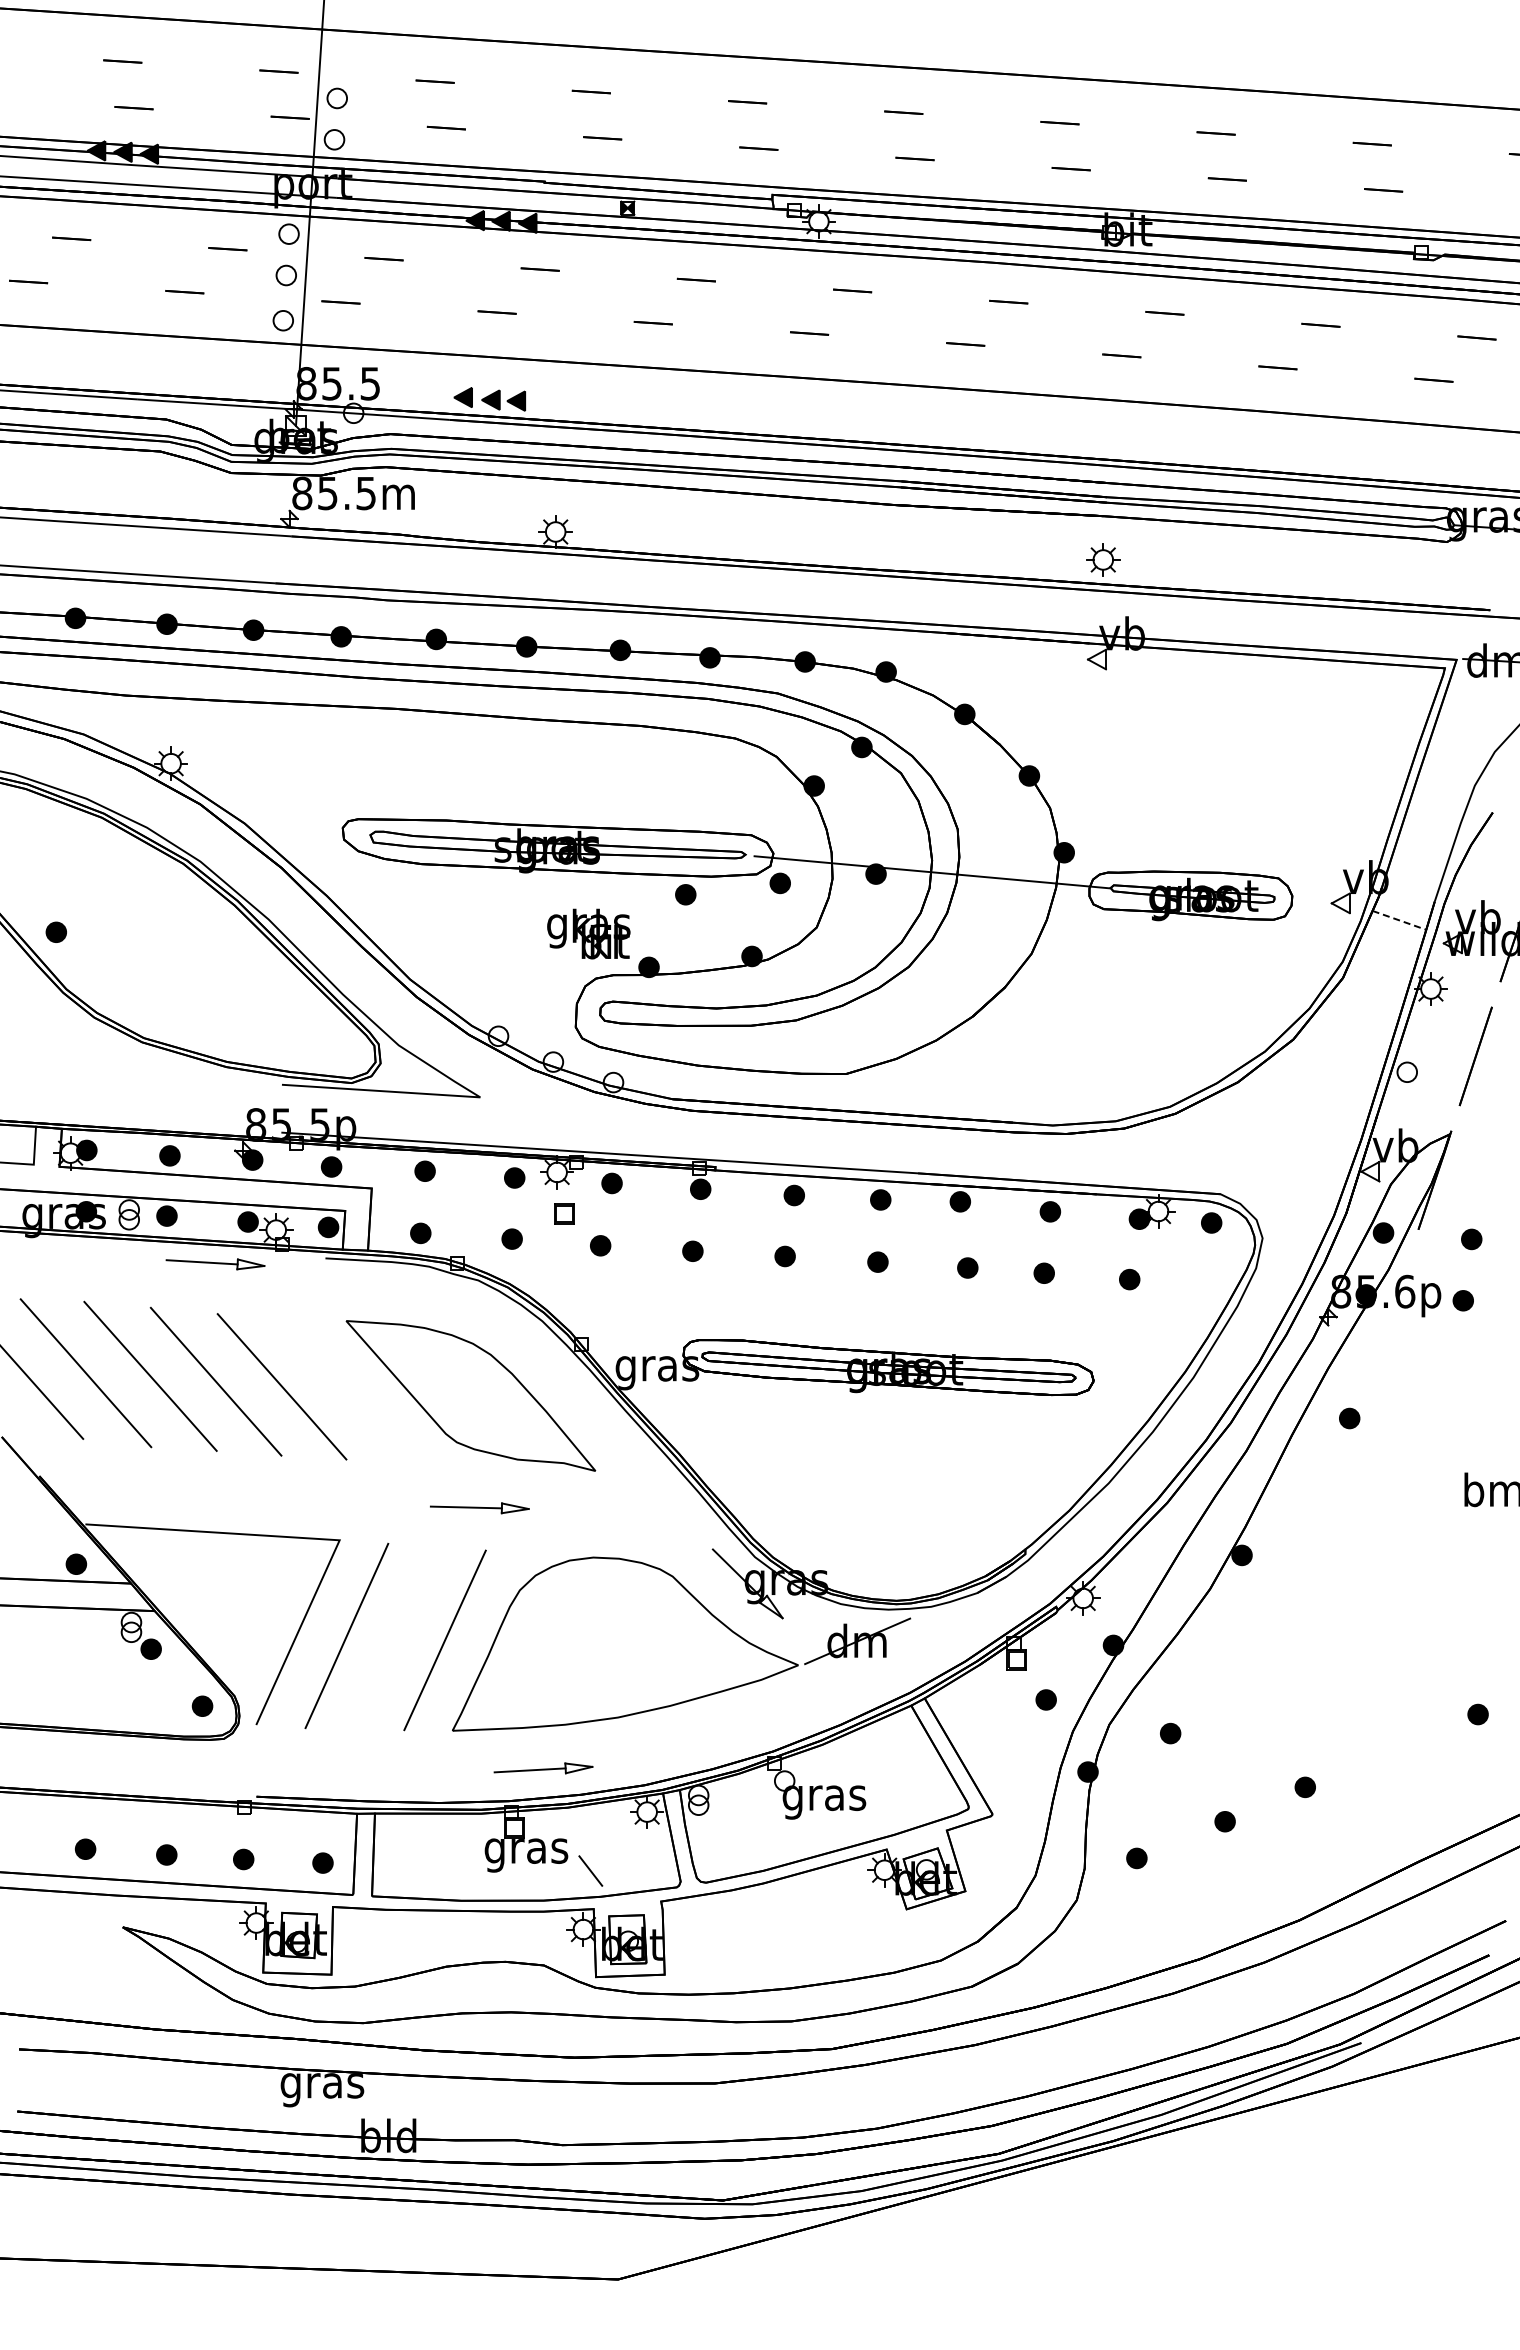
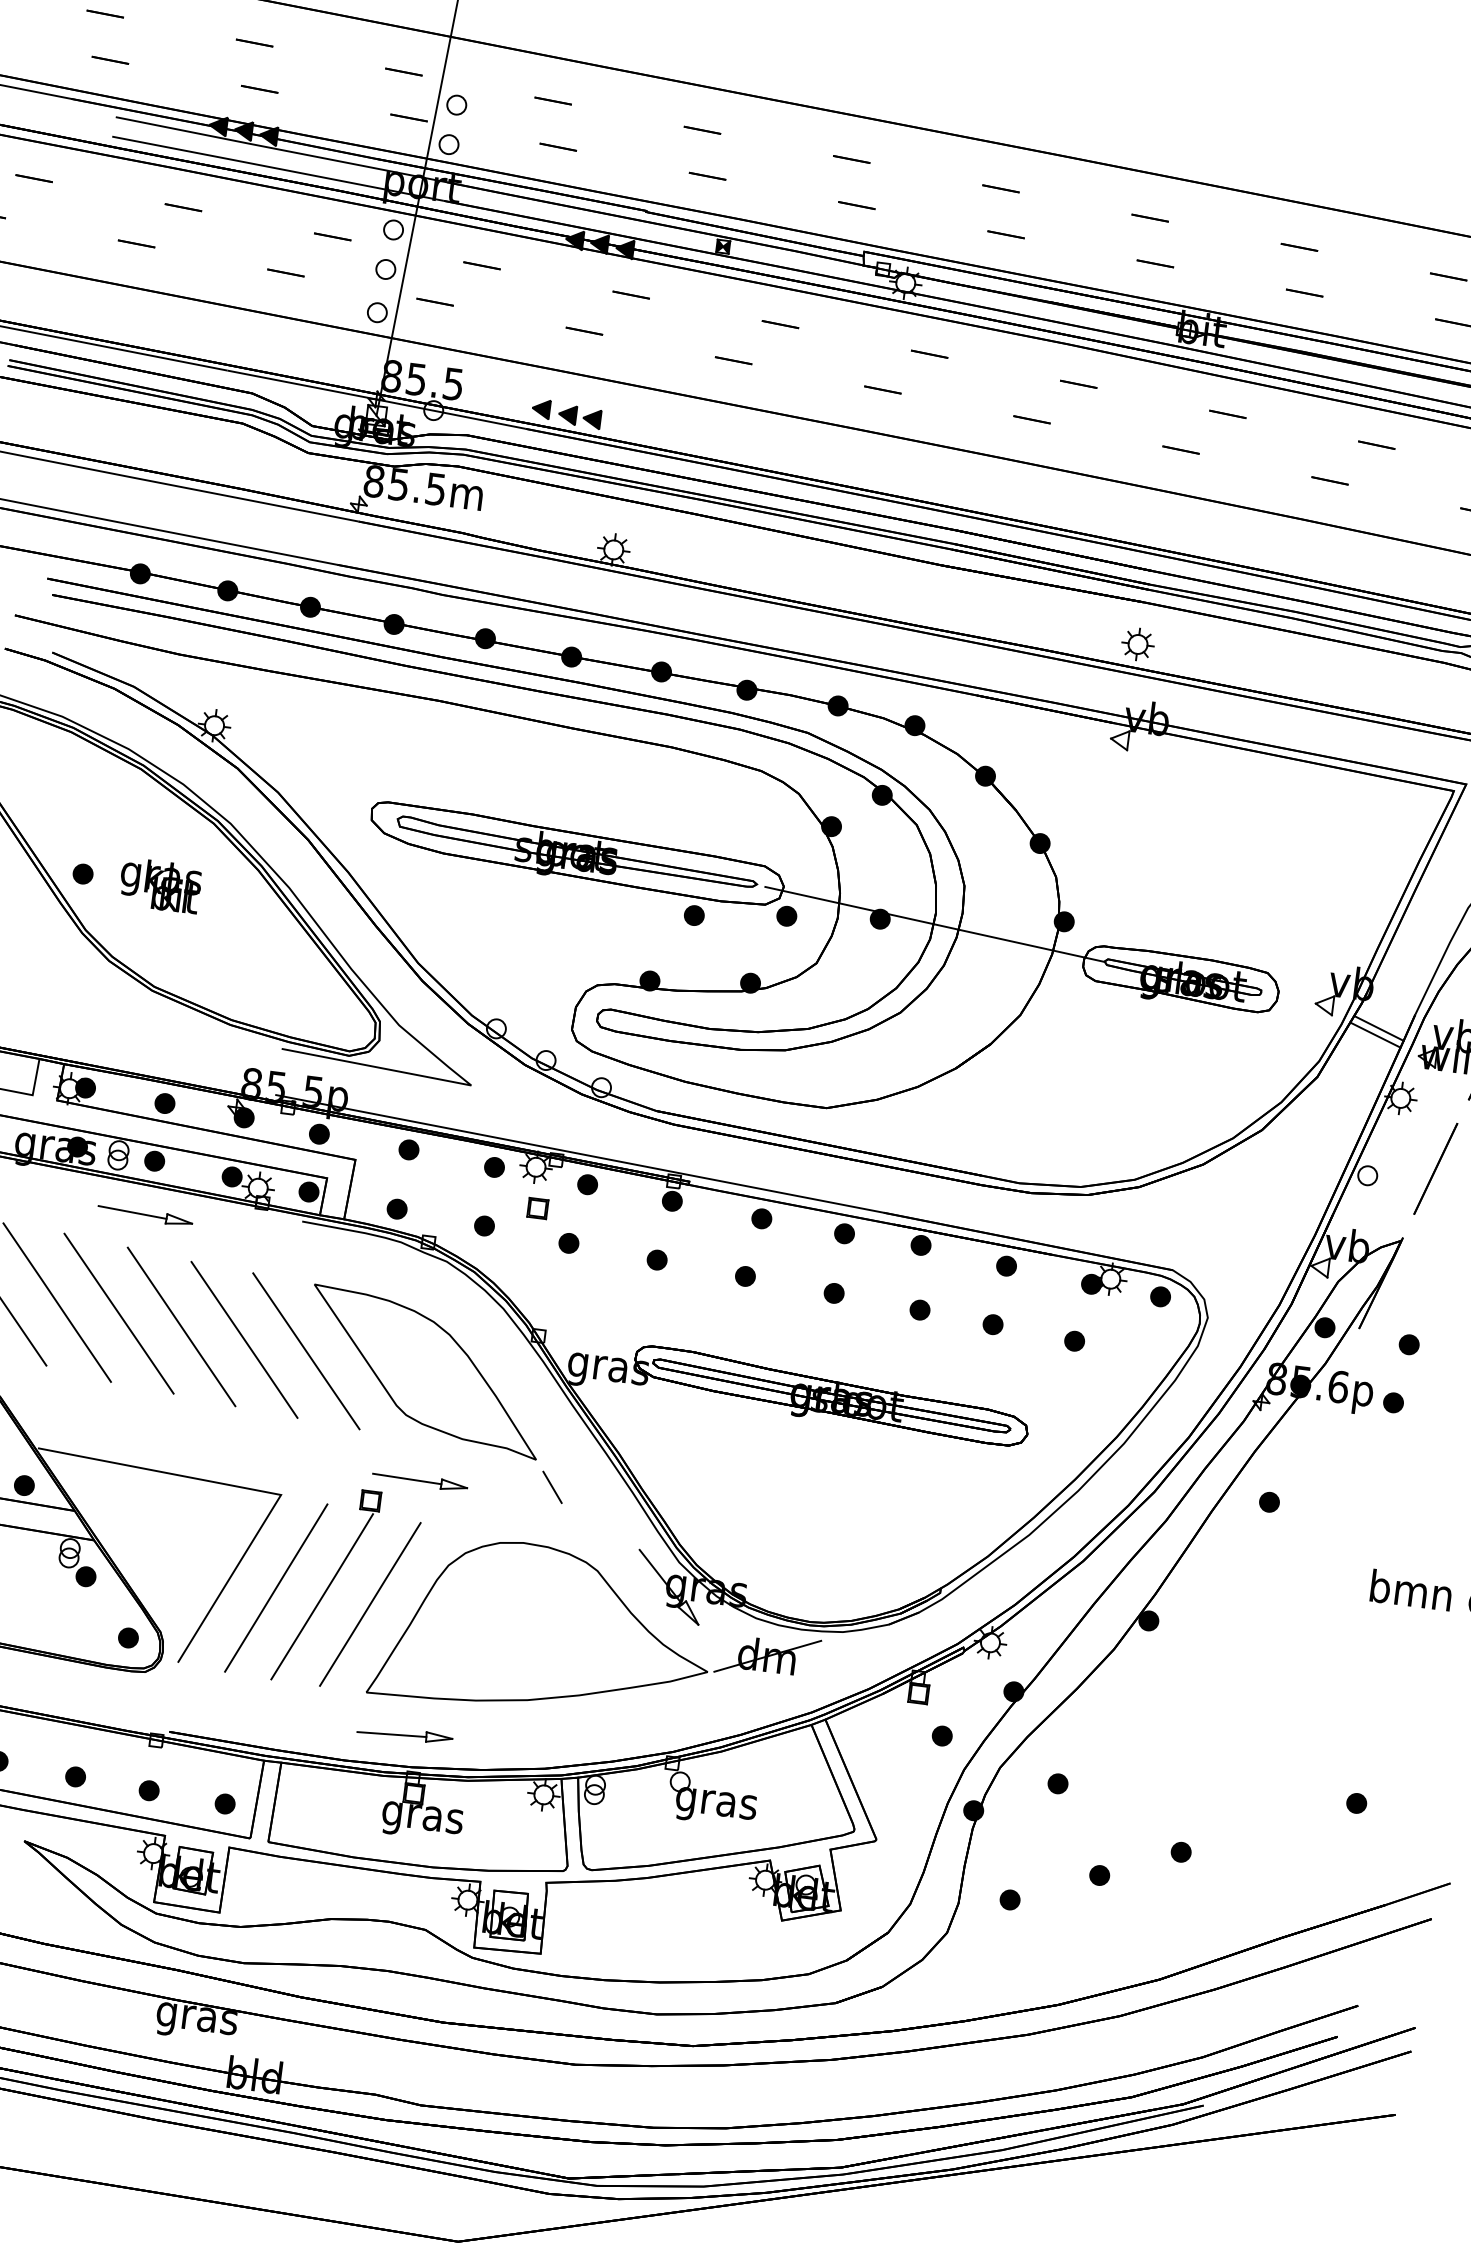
line: (1399, 920) -> (1378, 1028), dashed -> solid
line: (1396, 927) -> (1375, 1034), added
text: (588, 933) -> (160, 885), moved
part: (215, 1264) -> (145, 1216), moved
line: (346, 1389) -> (306, 1350), added
part: (397, 1627) -> (326, 1586), added
part: (543, 1768) -> (405, 1734), moved
line: (590, 1870) -> (552, 1486), moved

